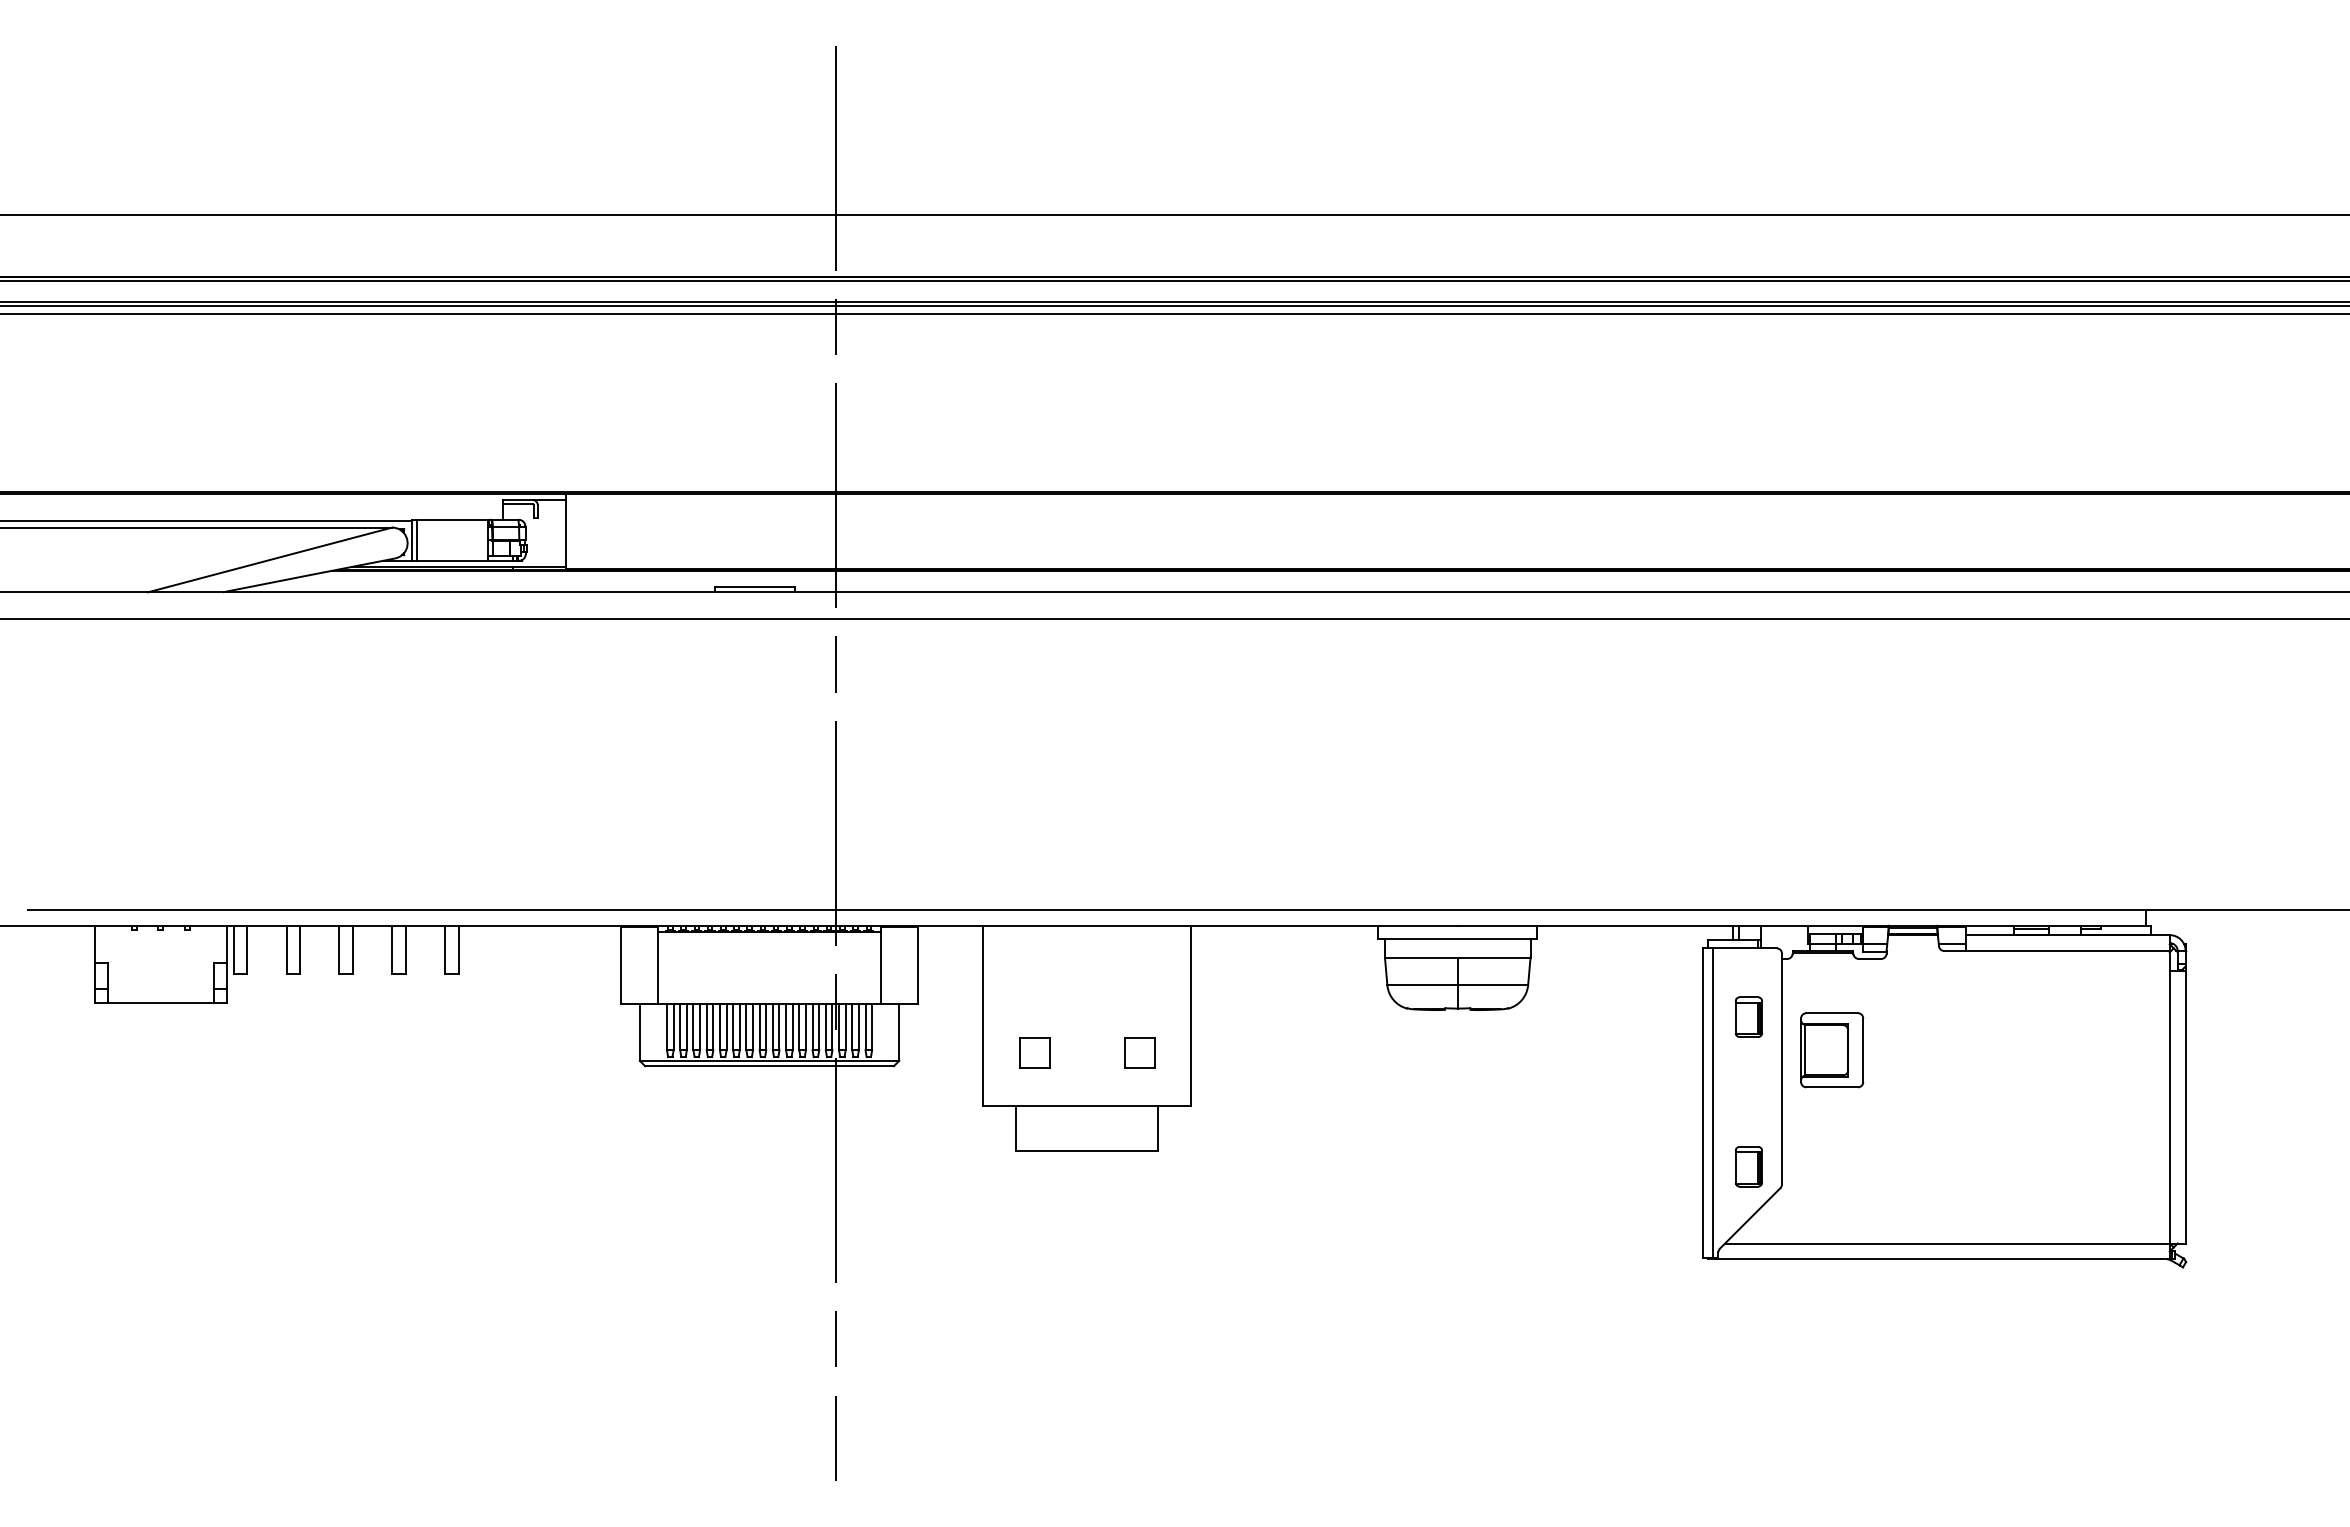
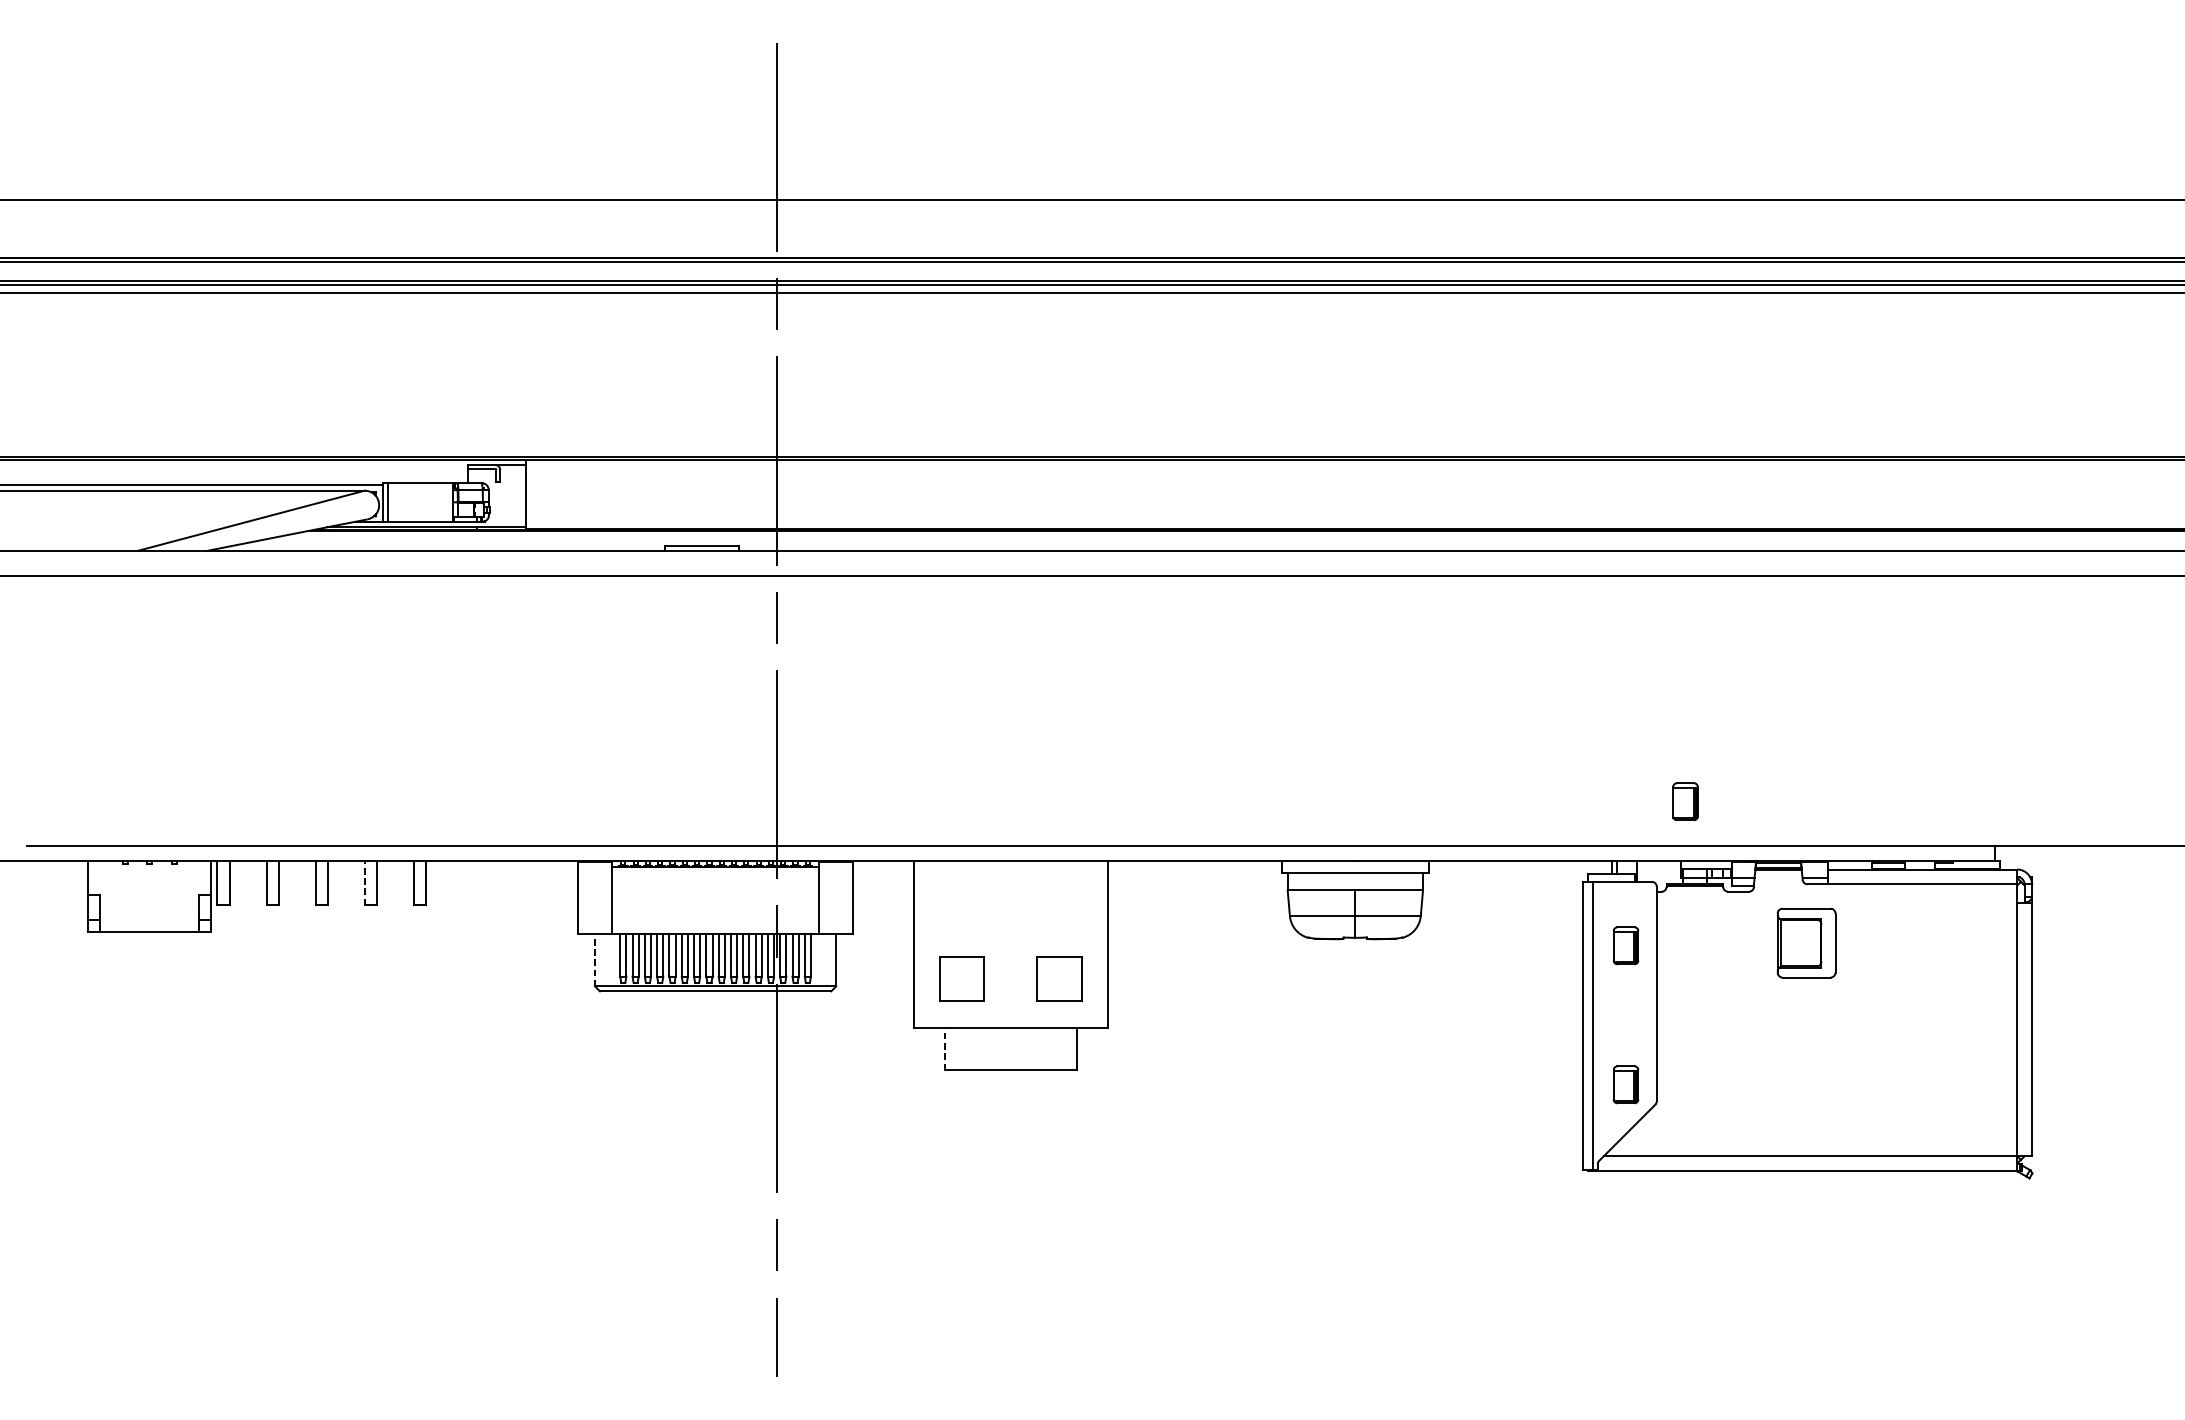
part: (1812, 861) -> (1685, 801), added
line: (392, 949) -> (365, 882), solid -> dashed
line: (639, 1031) -> (594, 959), solid -> dashed
part: (1832, 1050) -> (1806, 943), moved
part: (1034, 1052) -> (961, 978), size x1.6
part: (1139, 1052) -> (1059, 978), size x1.6
line: (1016, 1127) -> (945, 1048), solid -> dashed

